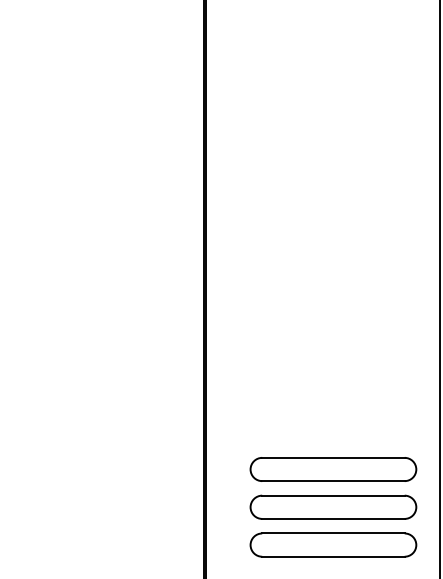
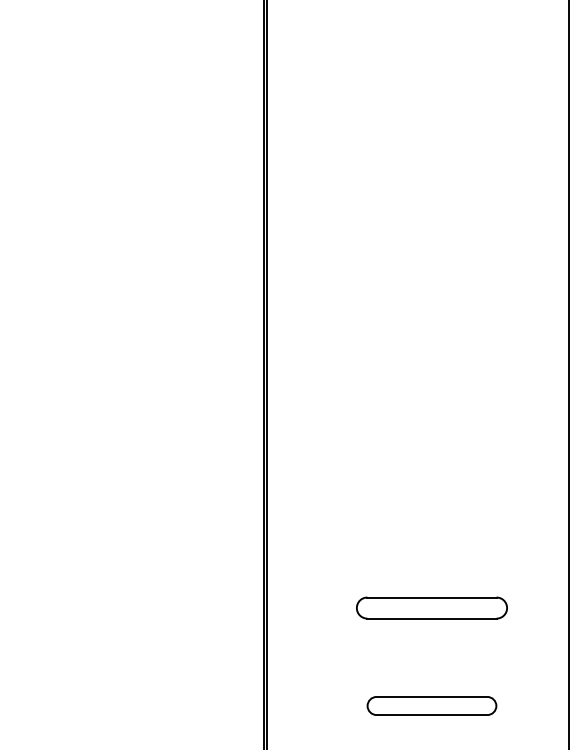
part: (333, 469) -> (431, 607), size x0.7
part: (333, 506) -> (431, 656), removed
part: (333, 544) -> (431, 705), size x0.6

